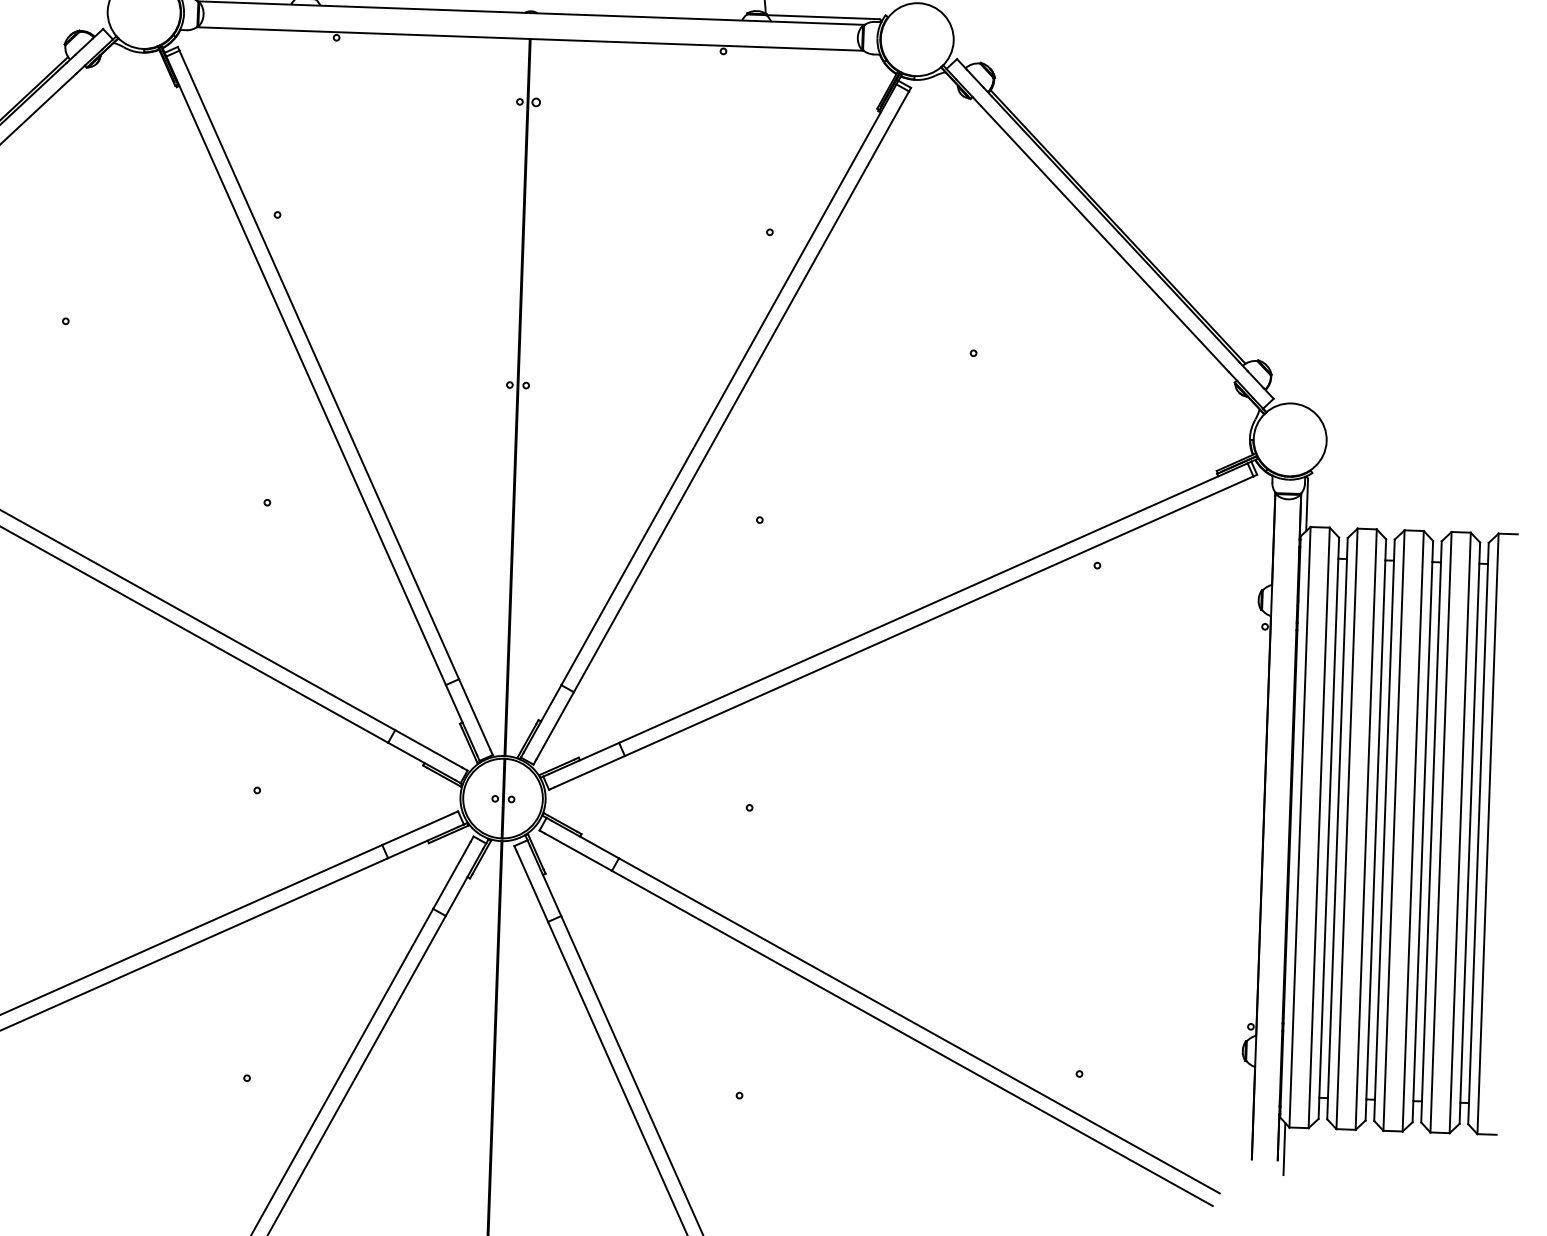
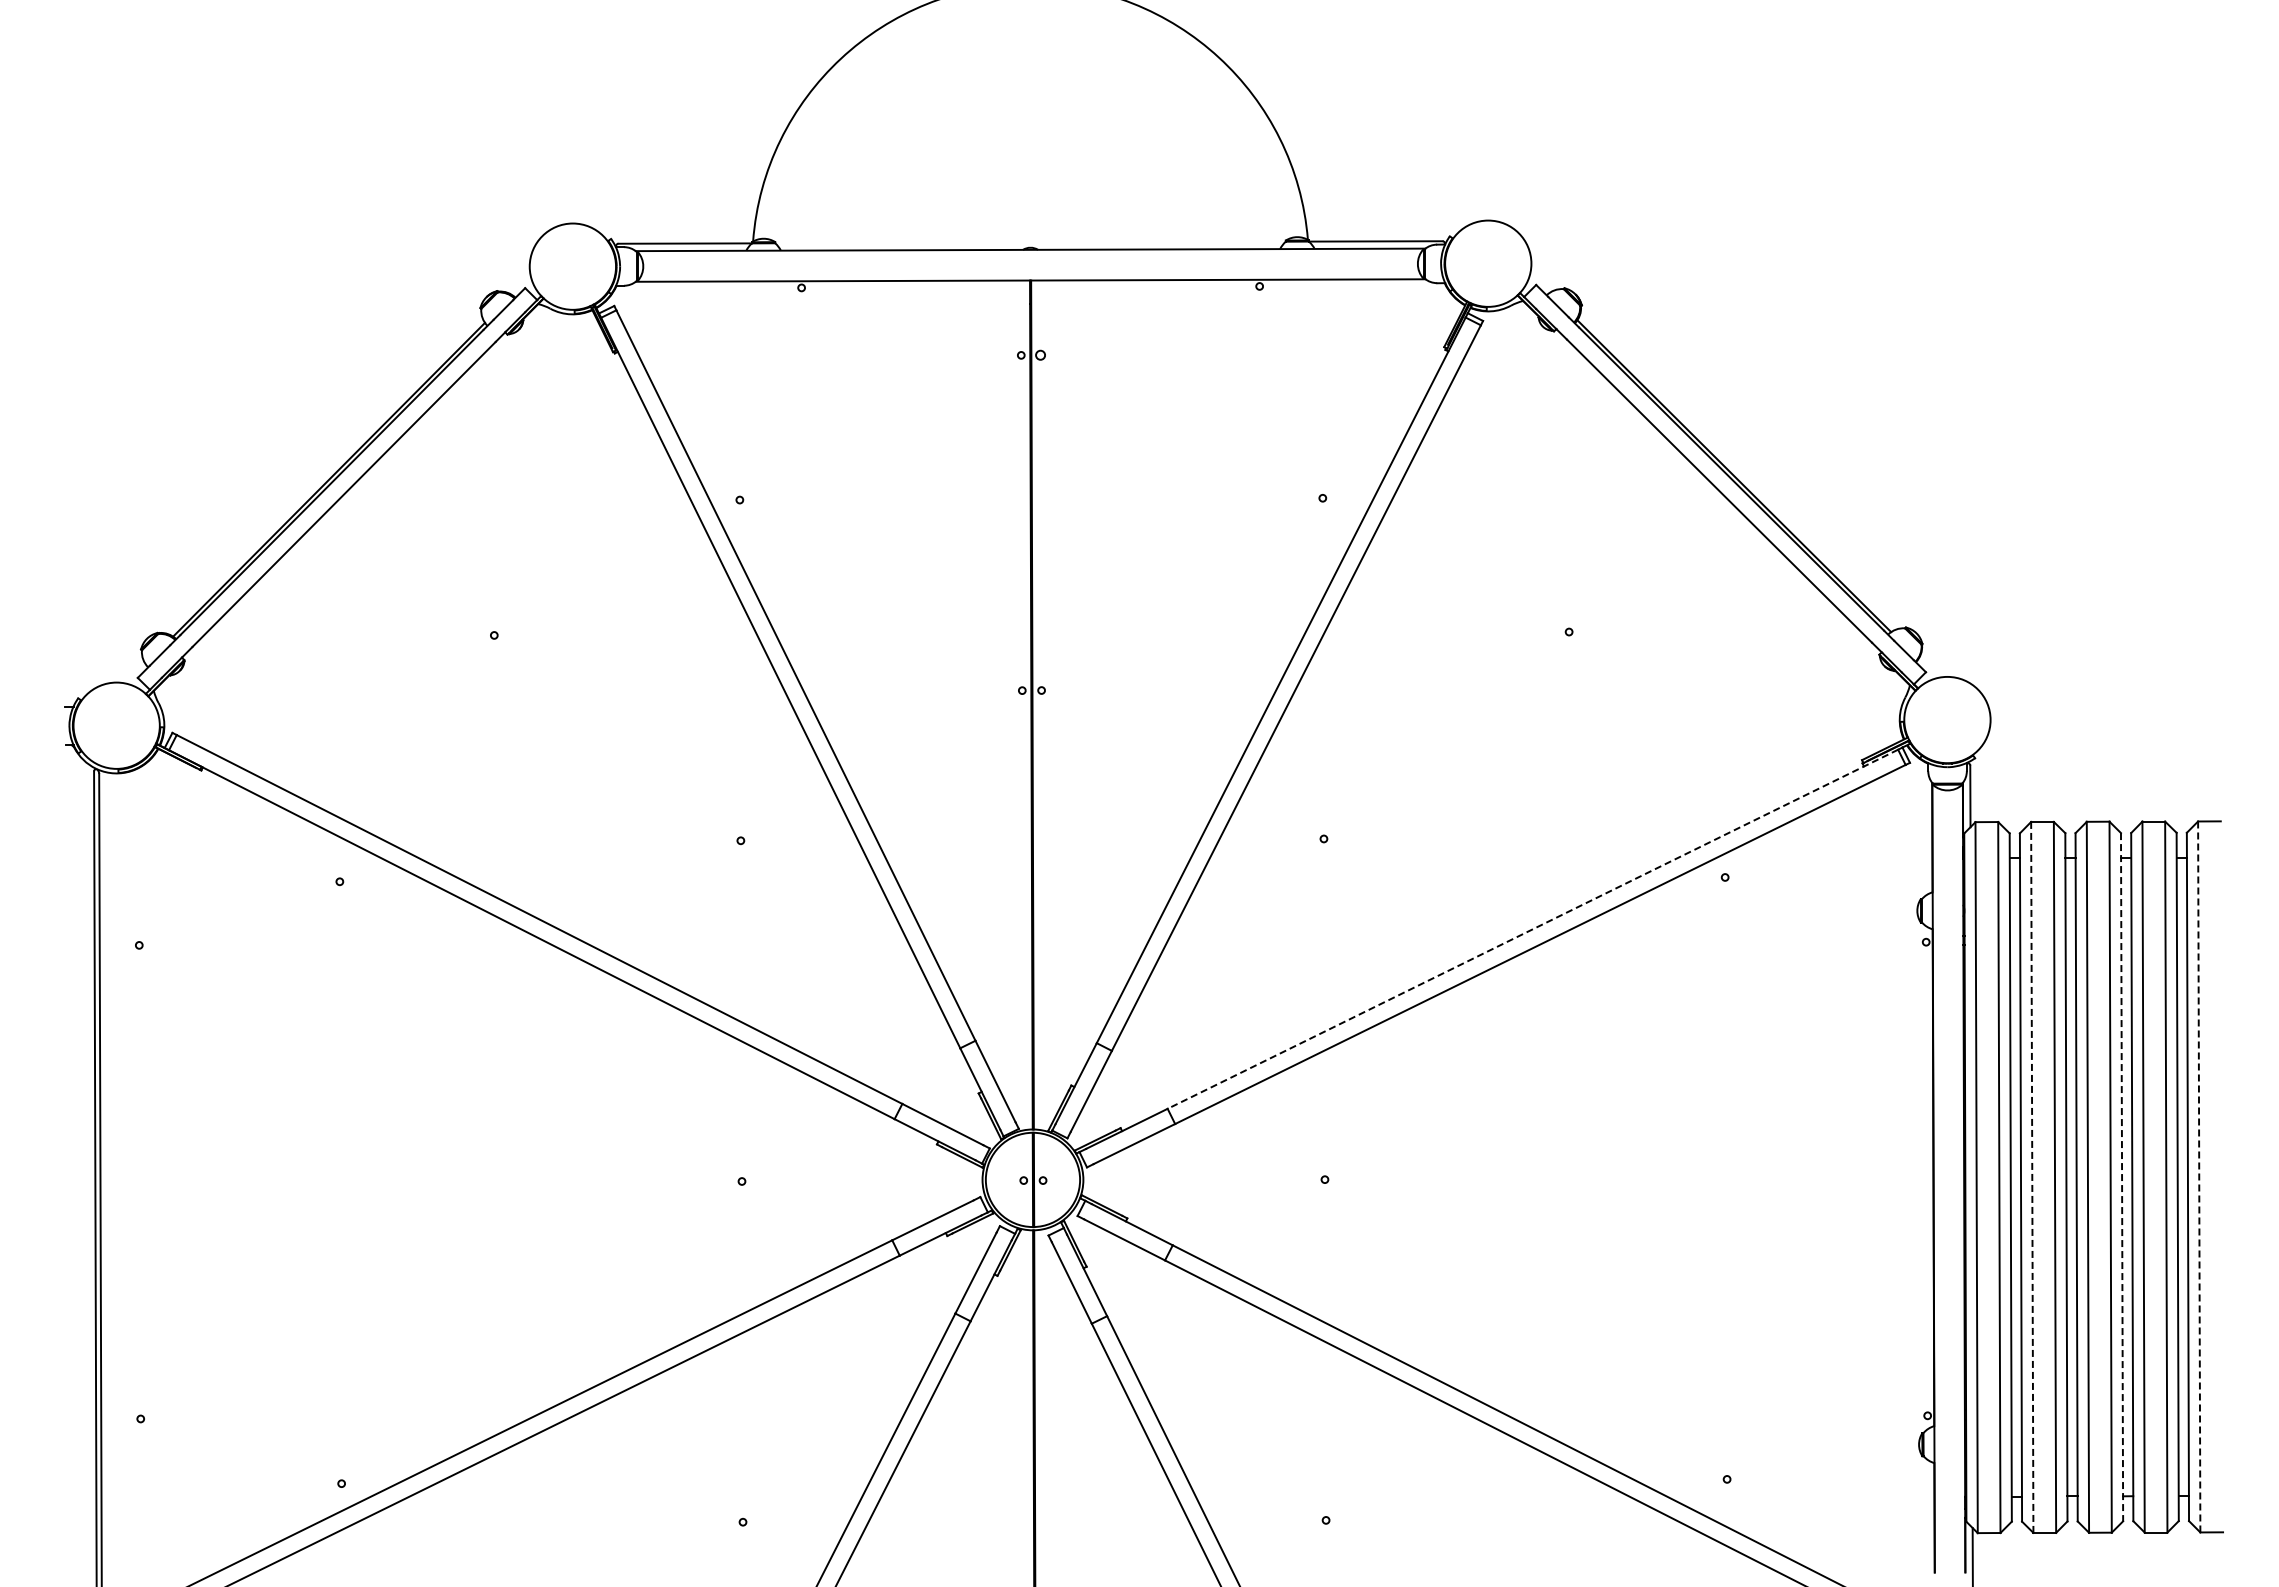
line: (933, 603) -> (1532, 929), solid -> dashed
line: (1347, 828) -> (2032, 1177), solid -> dashed
line: (1423, 831) -> (2122, 1177), solid -> dashed
line: (1488, 834) -> (2199, 1177), solid -> dashed

